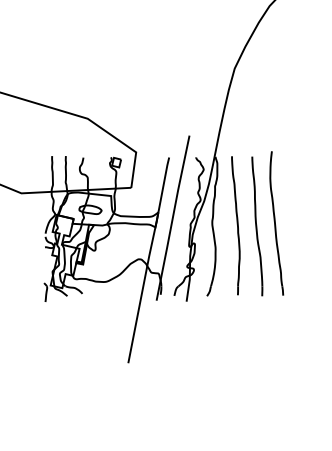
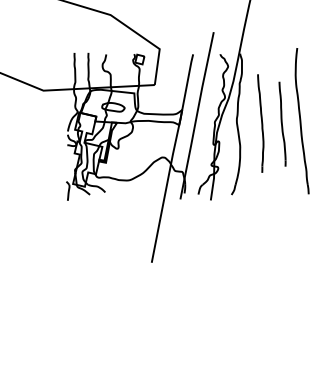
part: (235, 225) -> (260, 123), size x0.7
part: (257, 226) -> (282, 124), size x0.6

